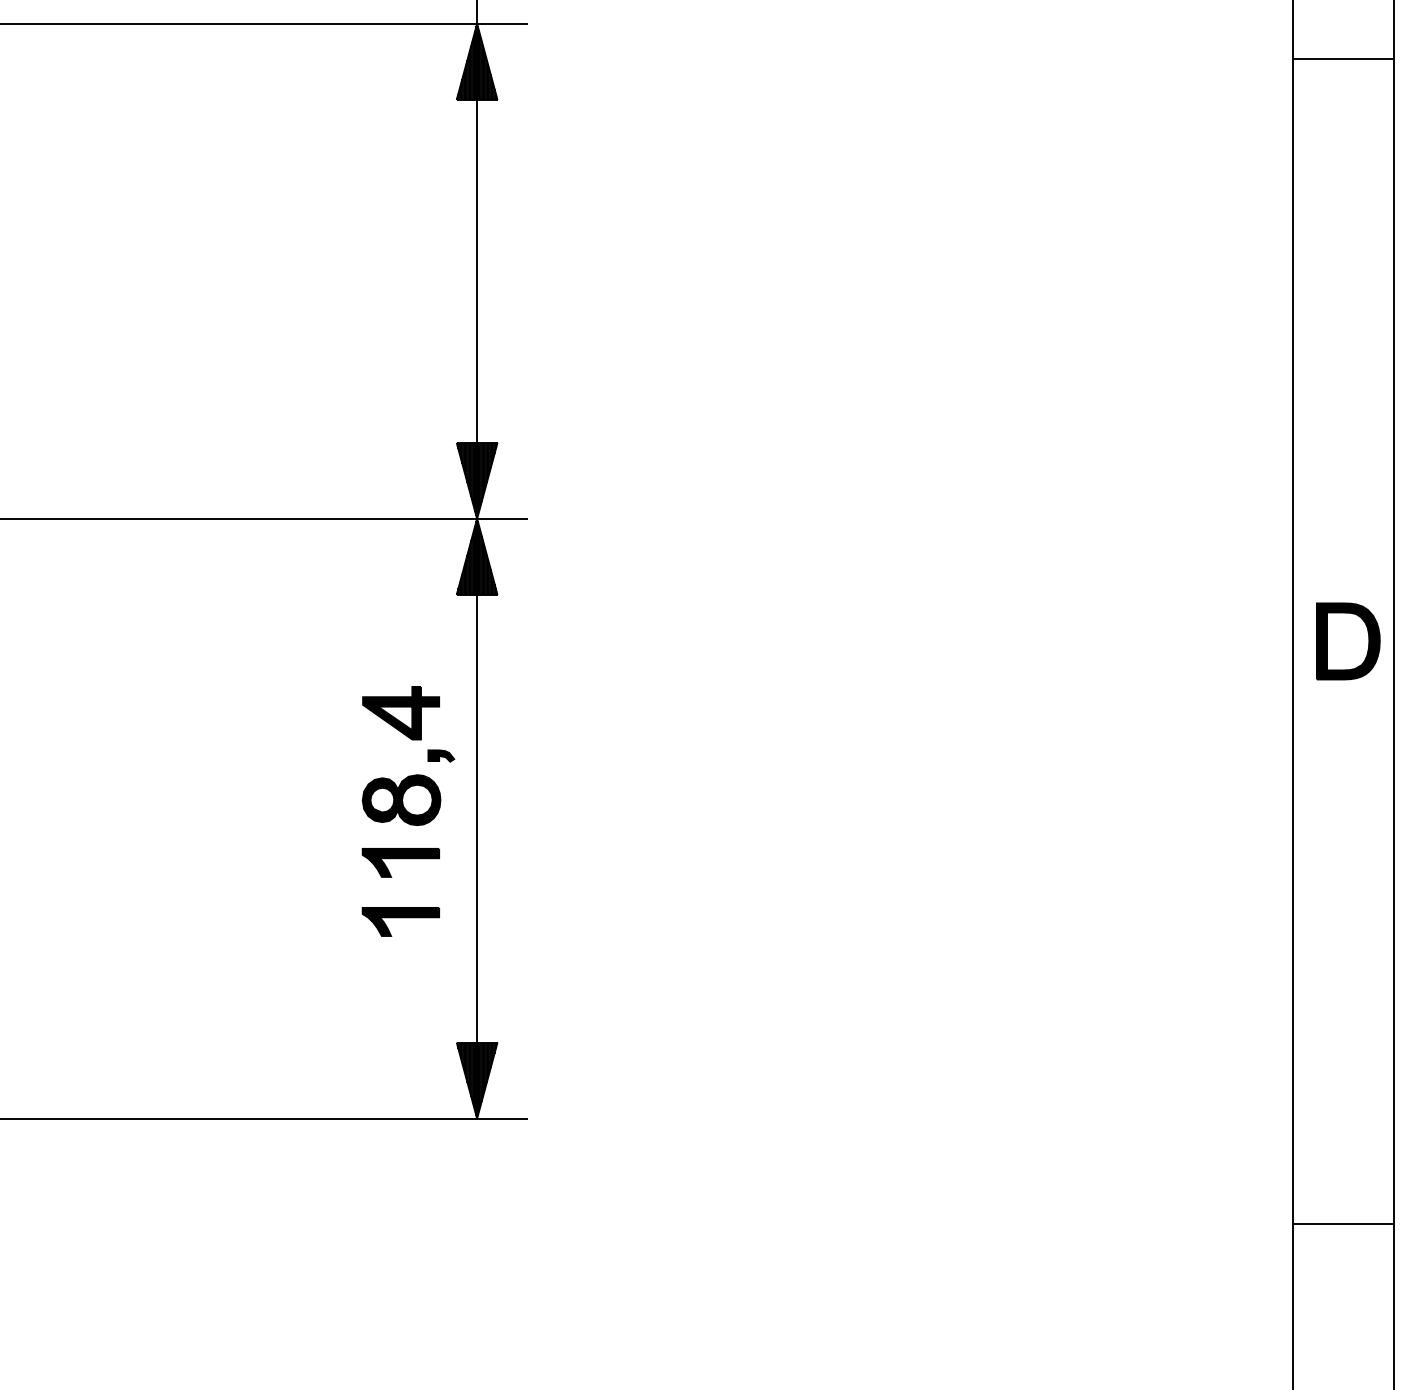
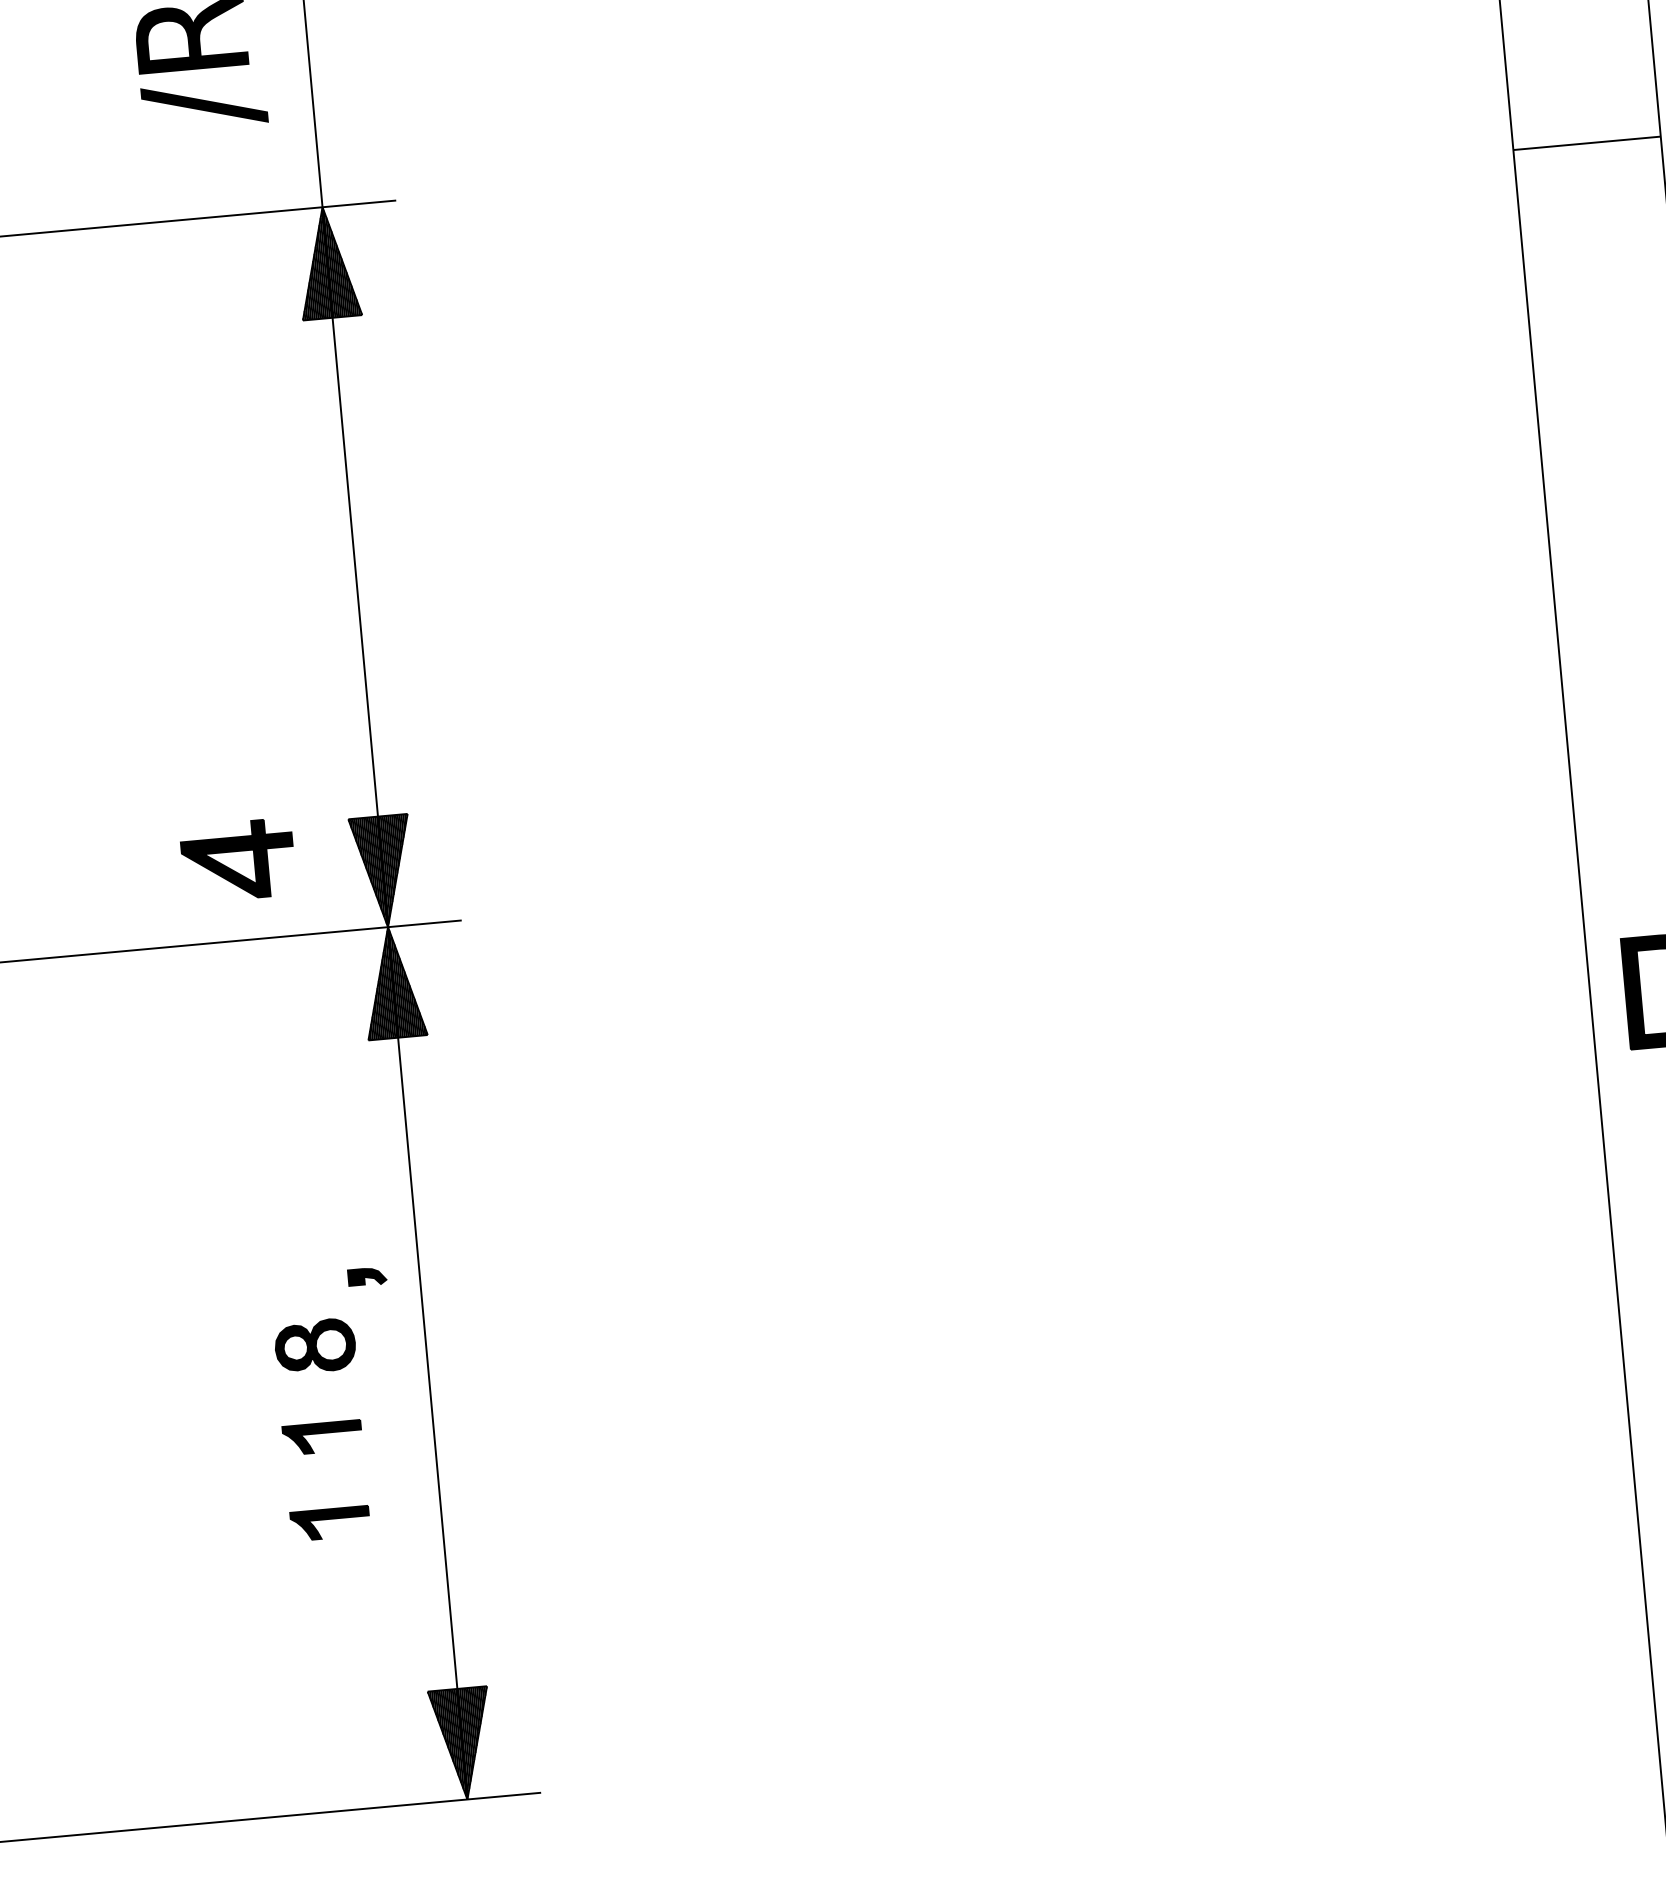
part: (400, 713) -> (237, 861), moved
part: (401, 799) -> (315, 1345), size x0.7
part: (400, 862) -> (322, 1437), size x0.7
part: (400, 921) -> (329, 1523), size x0.7

